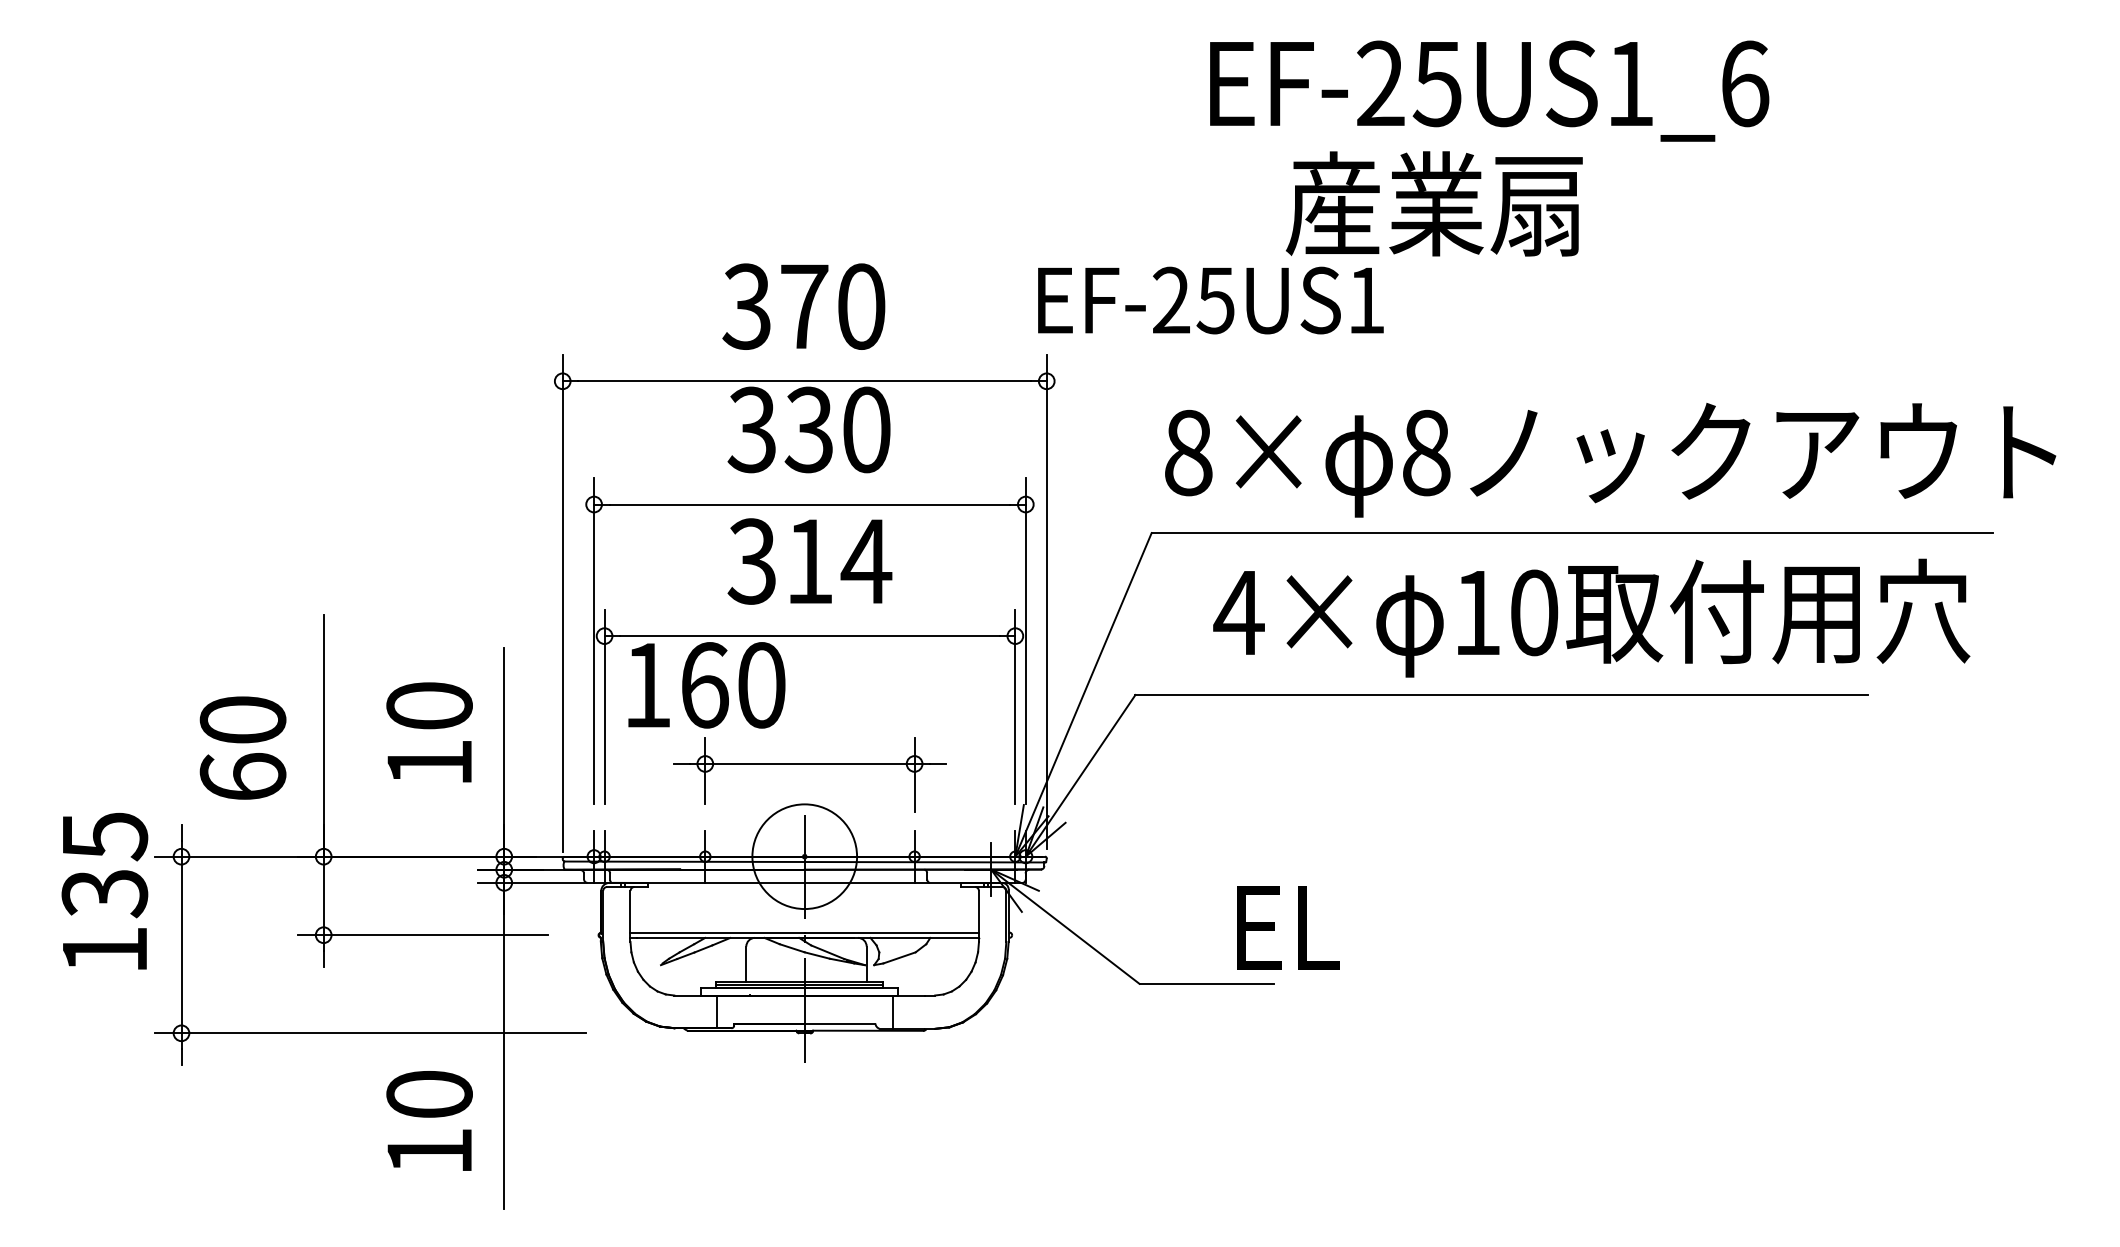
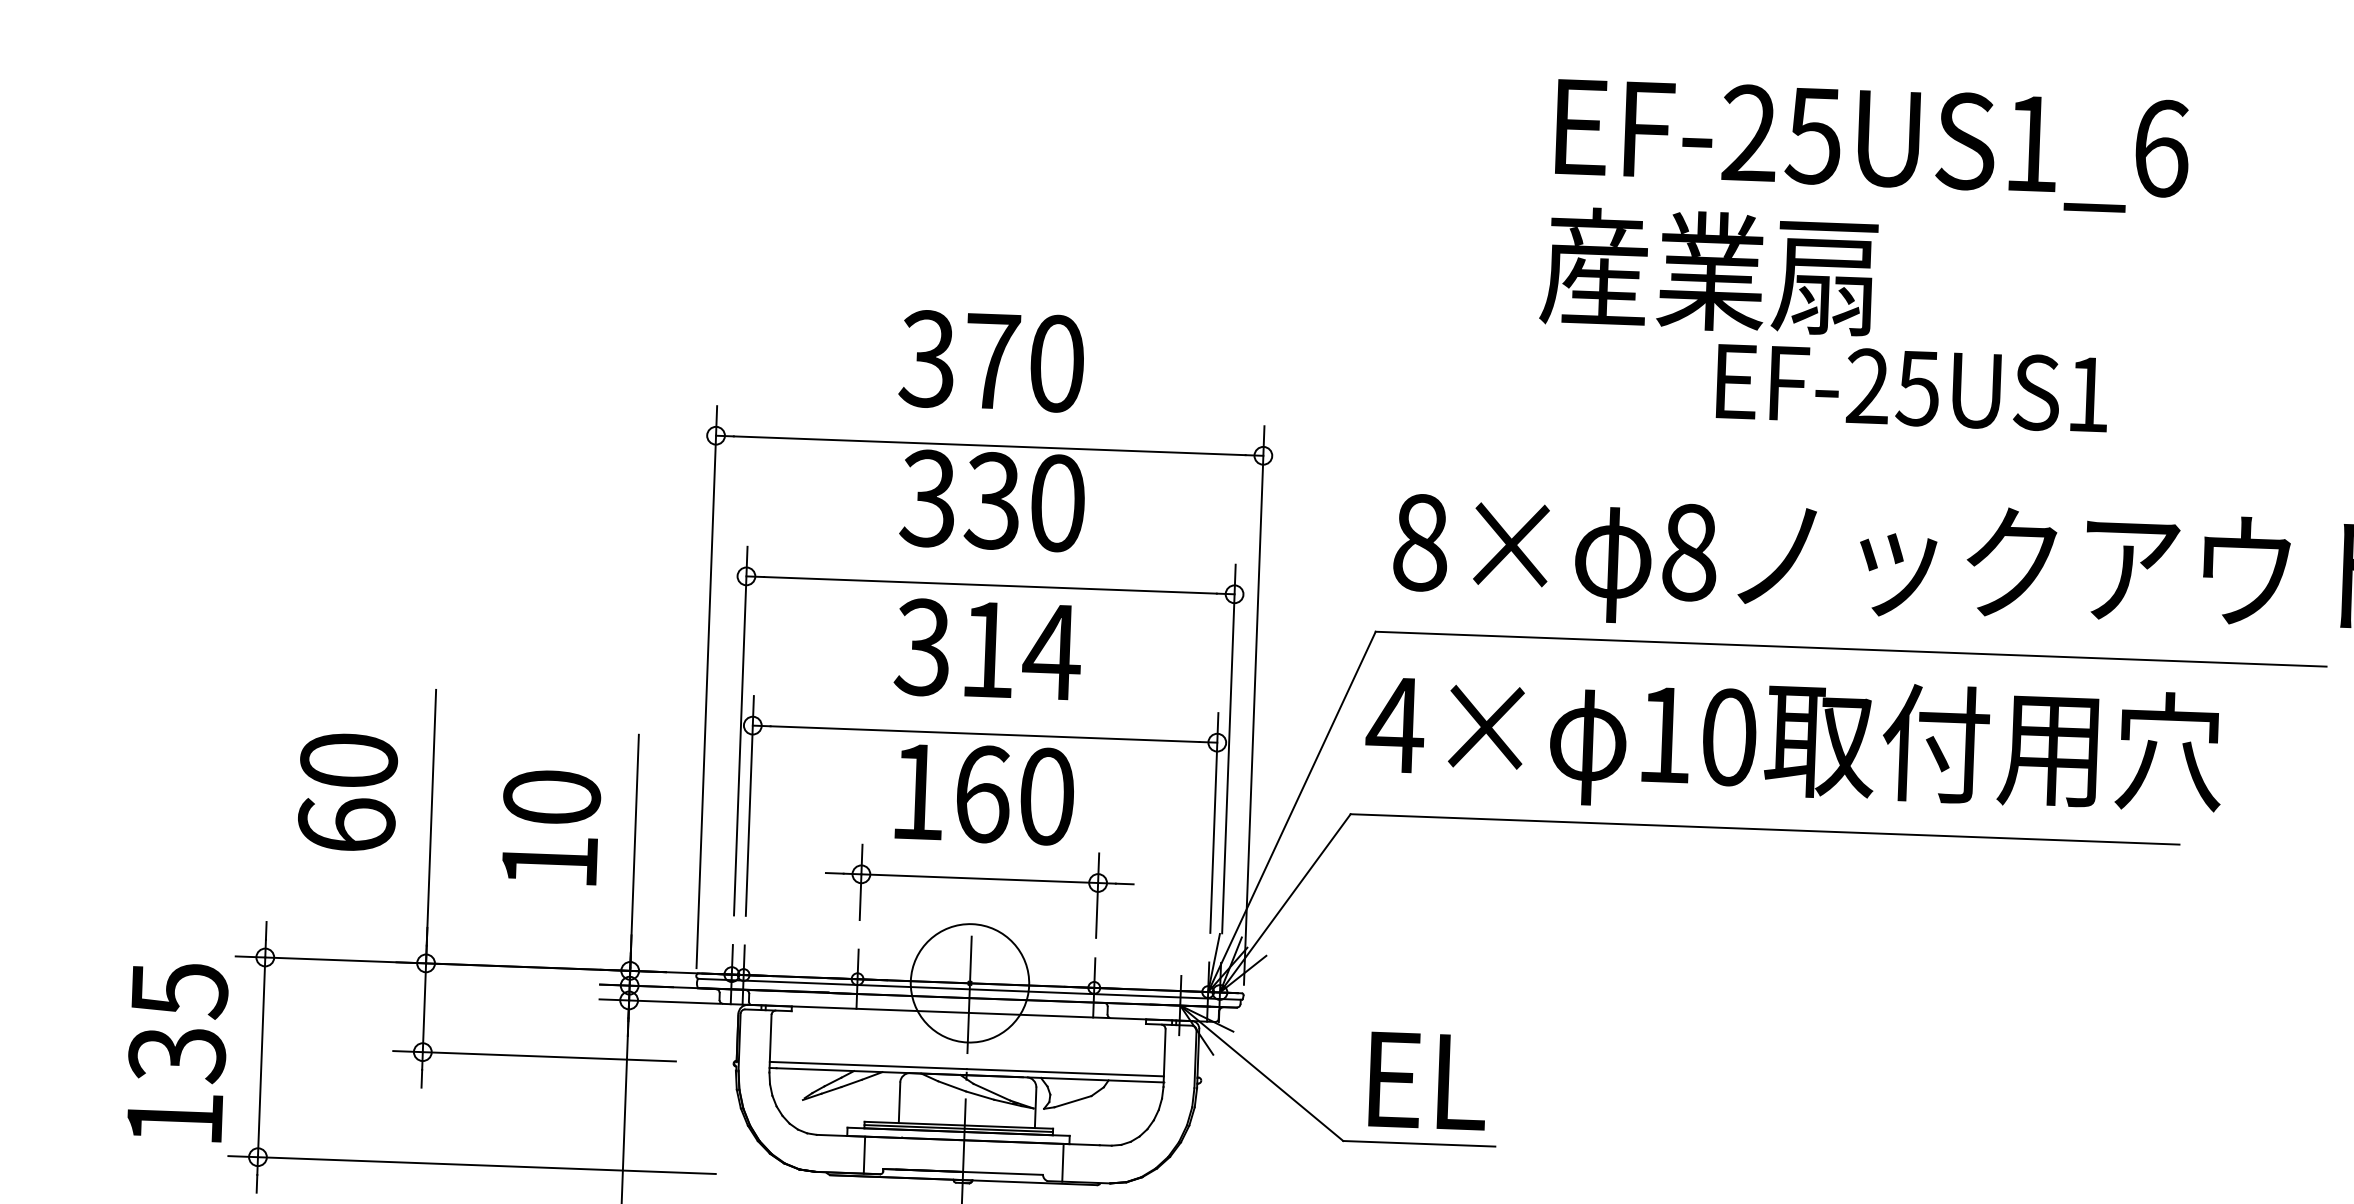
text: (1489, 90) -> (1872, 145), moved
text: (1210, 300) -> (1912, 388), moved
text: (1591, 617) -> (1793, 744), moved
text: (706, 685) -> (984, 794), moved
text: (242, 747) -> (347, 791), moved
text: (104, 891) -> (176, 1052), moved
text: (1288, 927) -> (1428, 1080), moved

